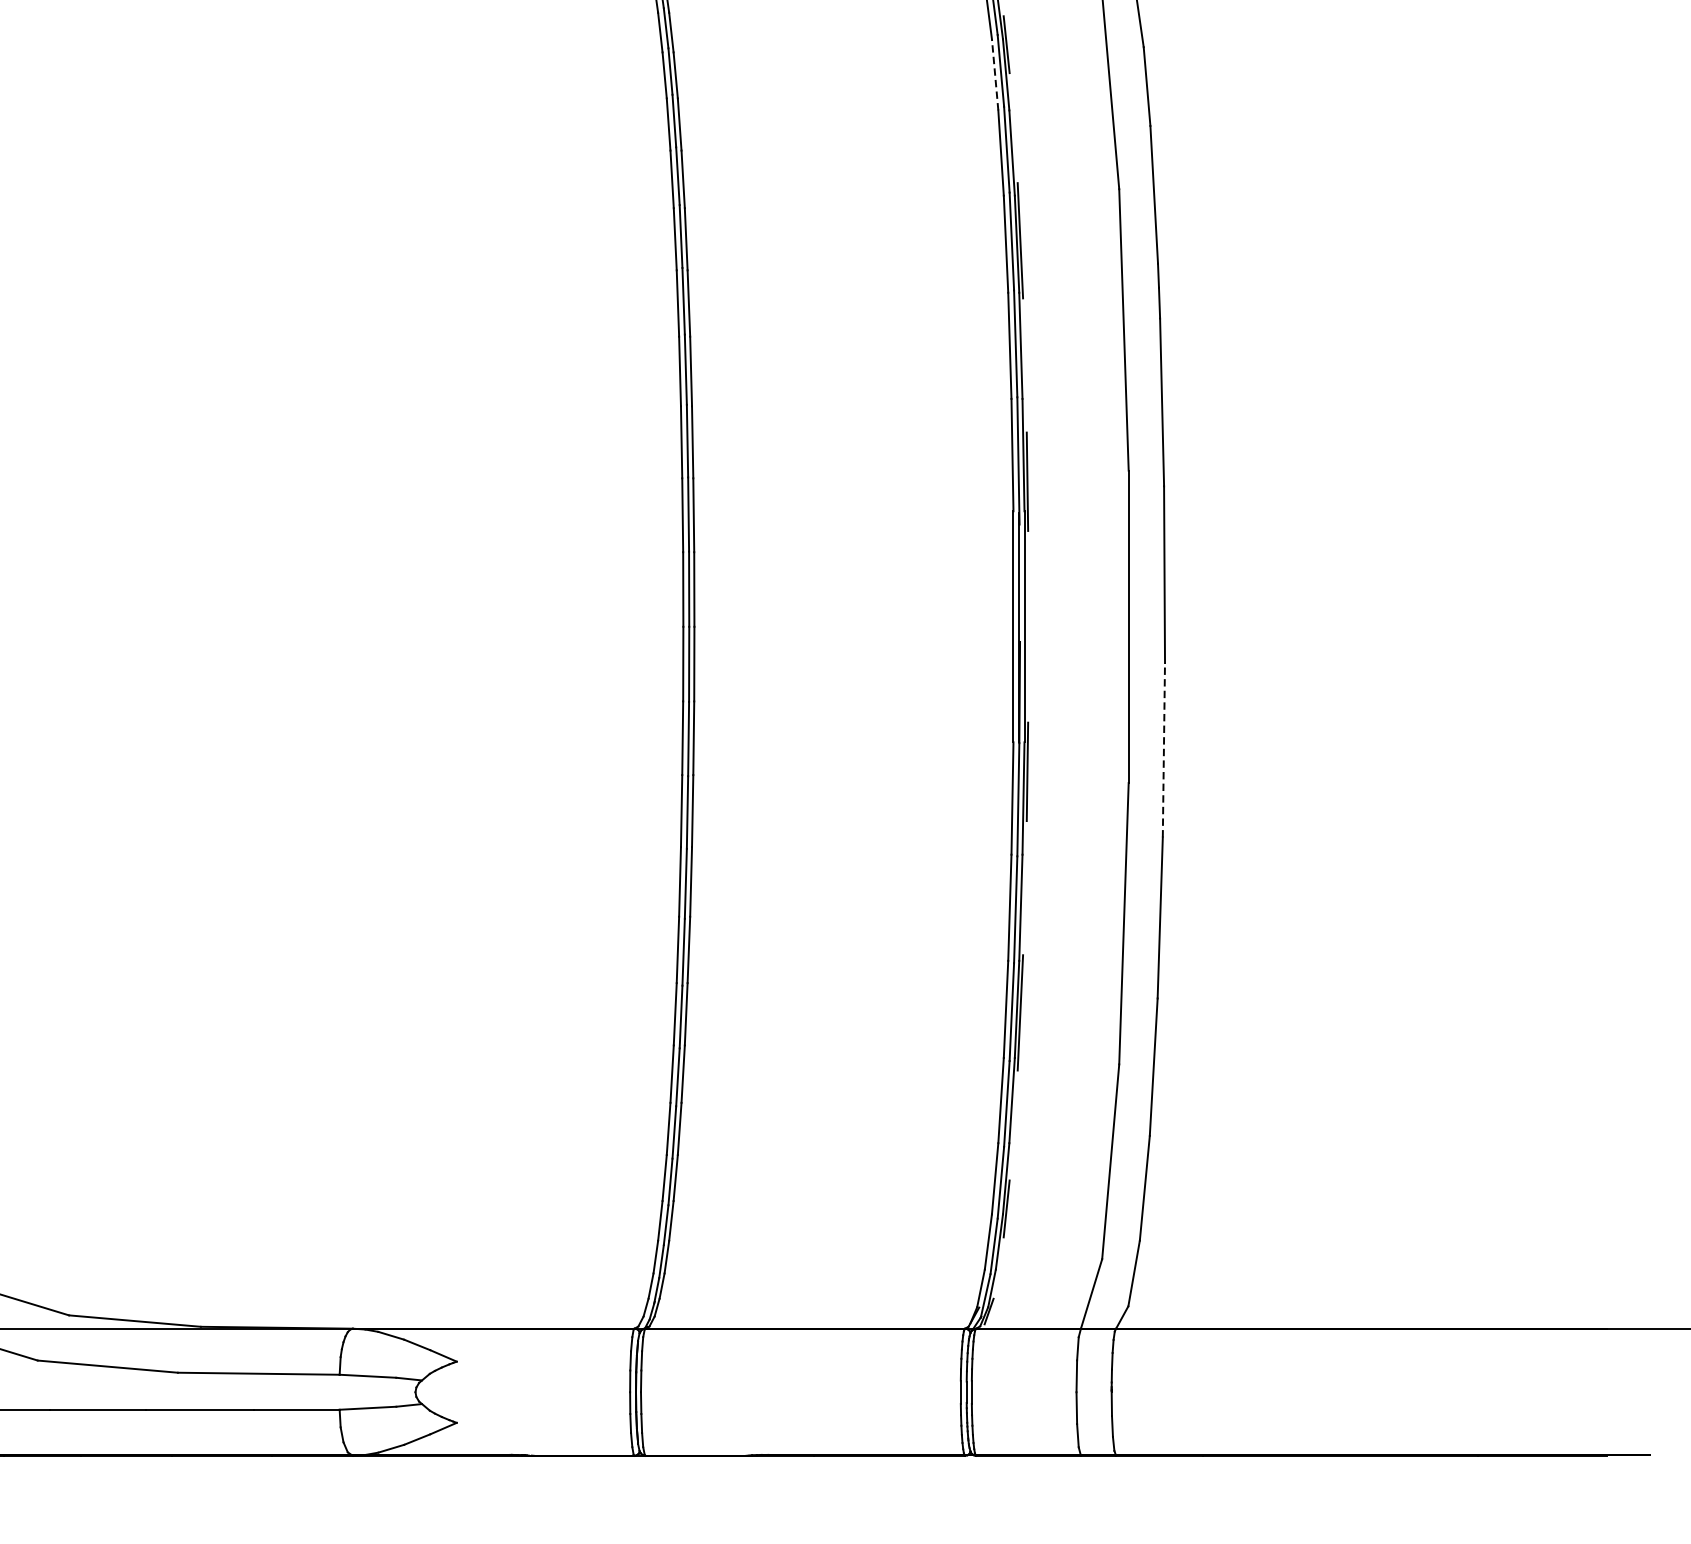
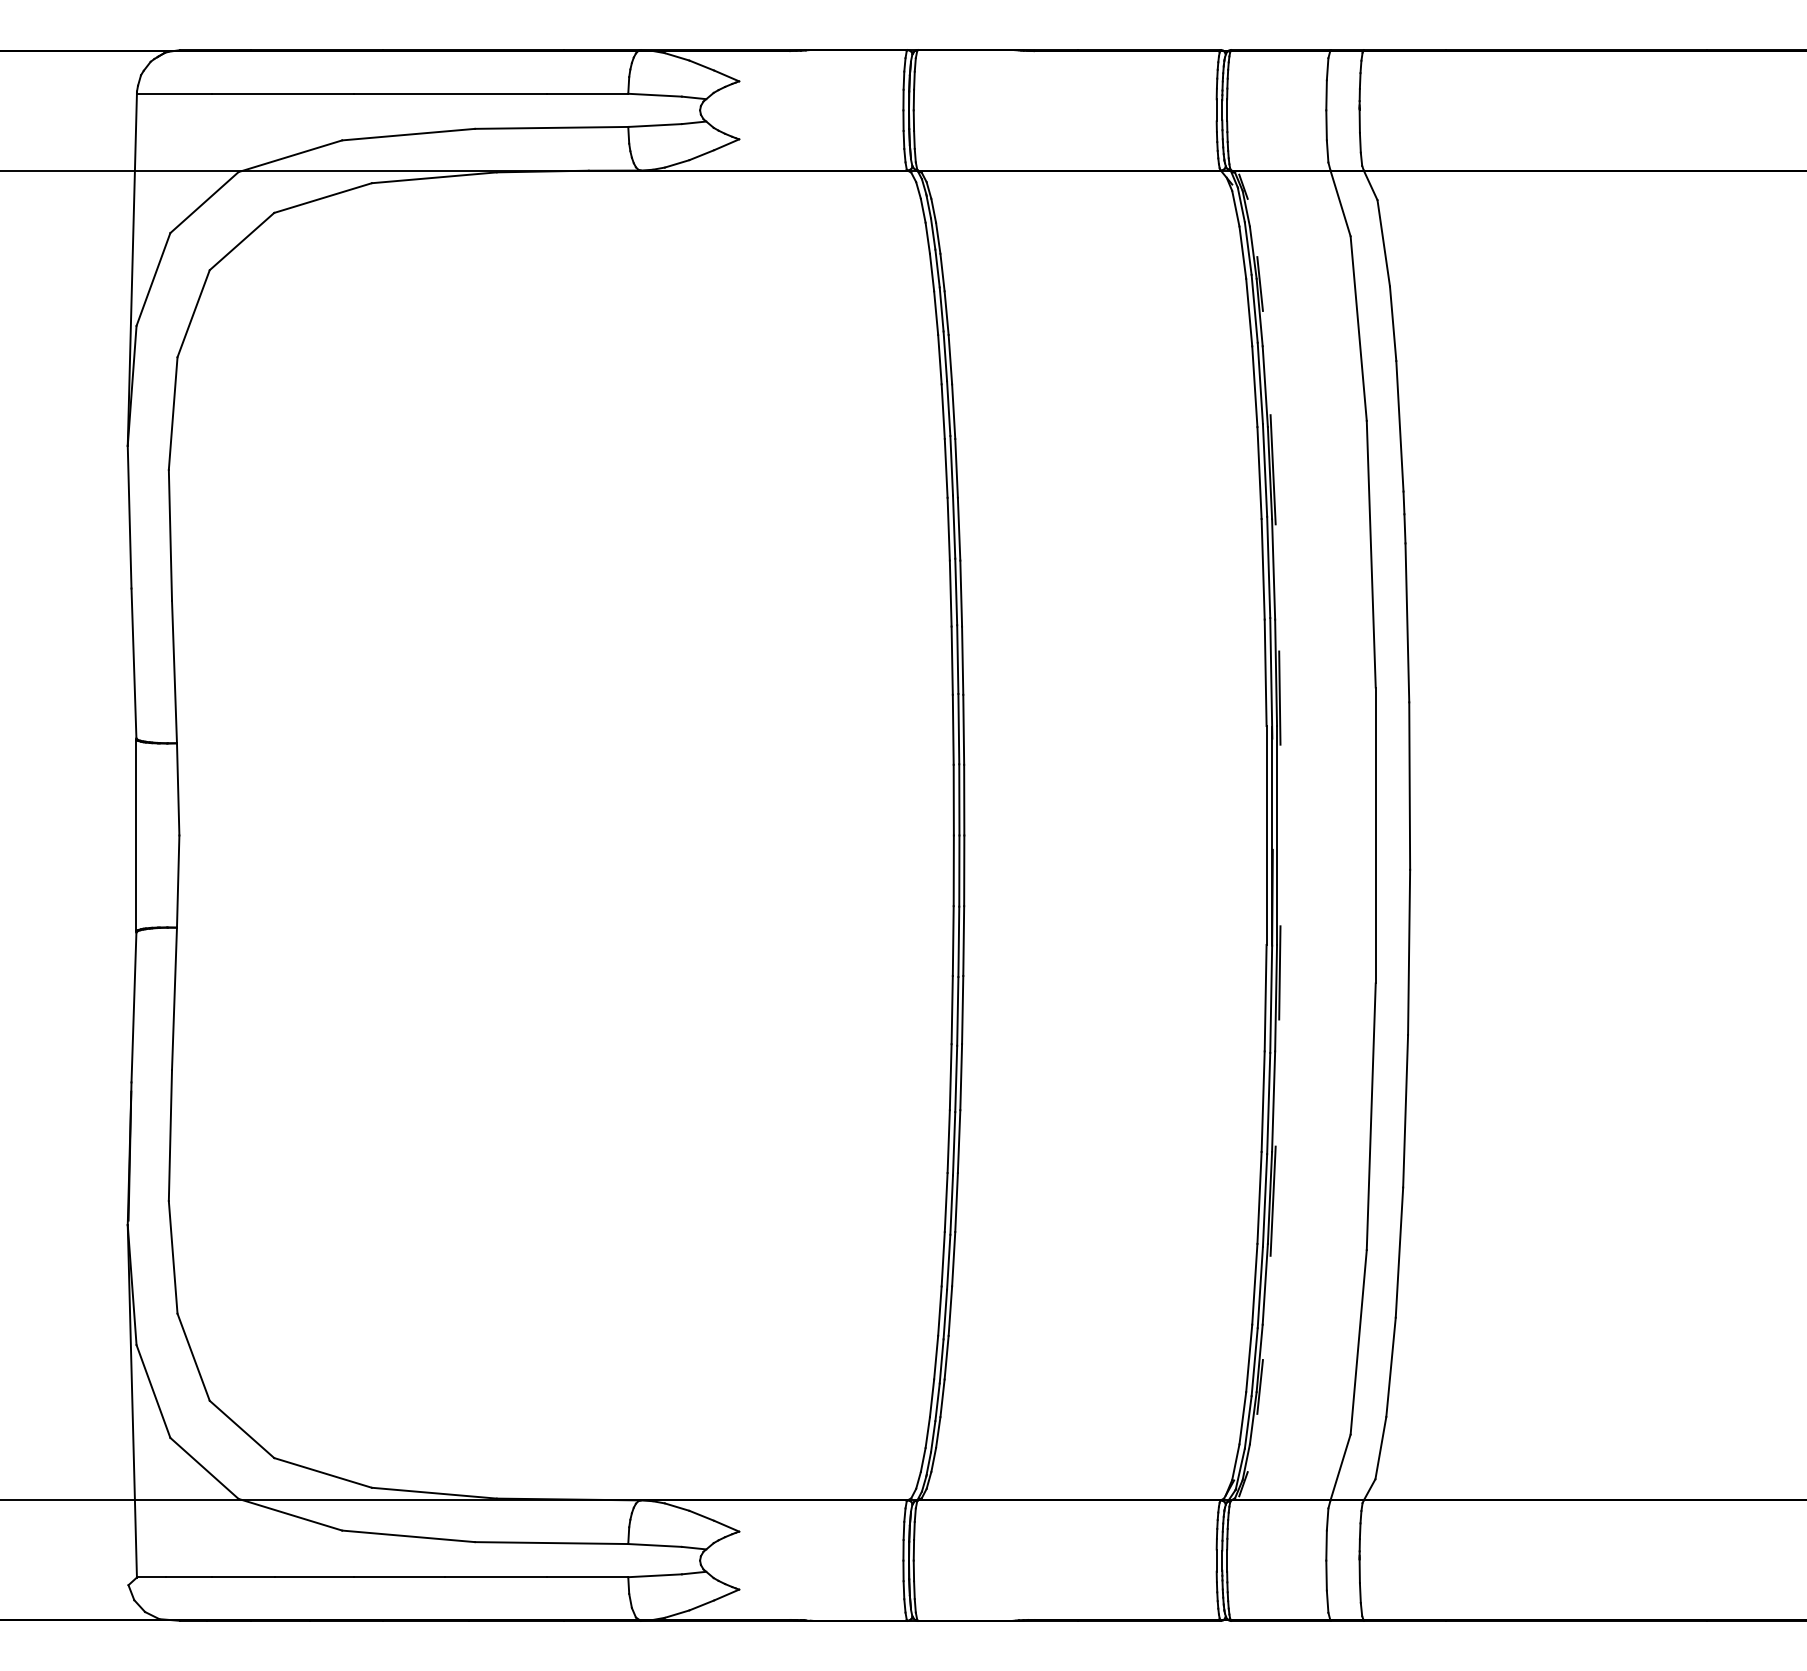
line: (995, 74) -> (1249, 312), dashed -> solid
line: (1164, 750) -> (1409, 952), dashed -> solid

